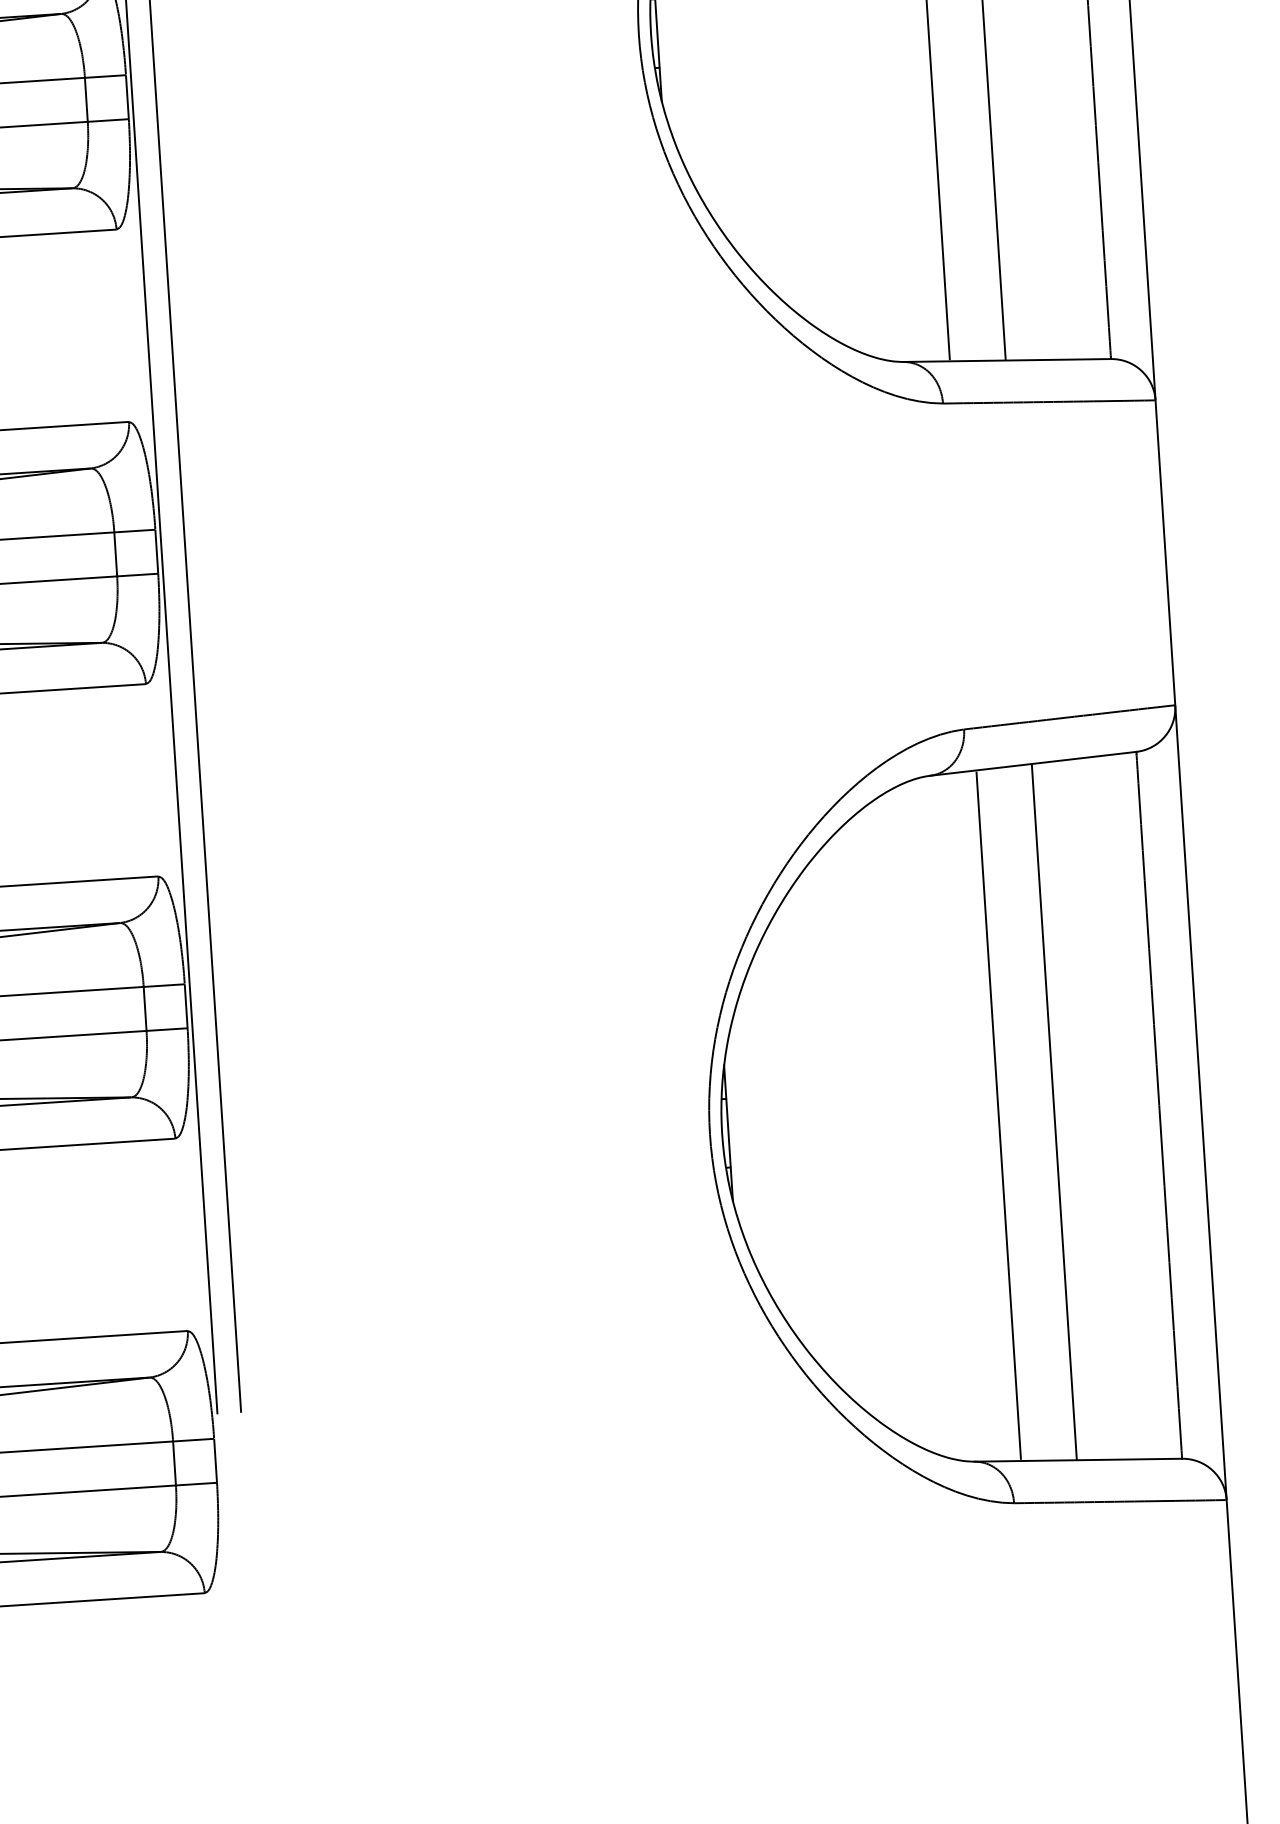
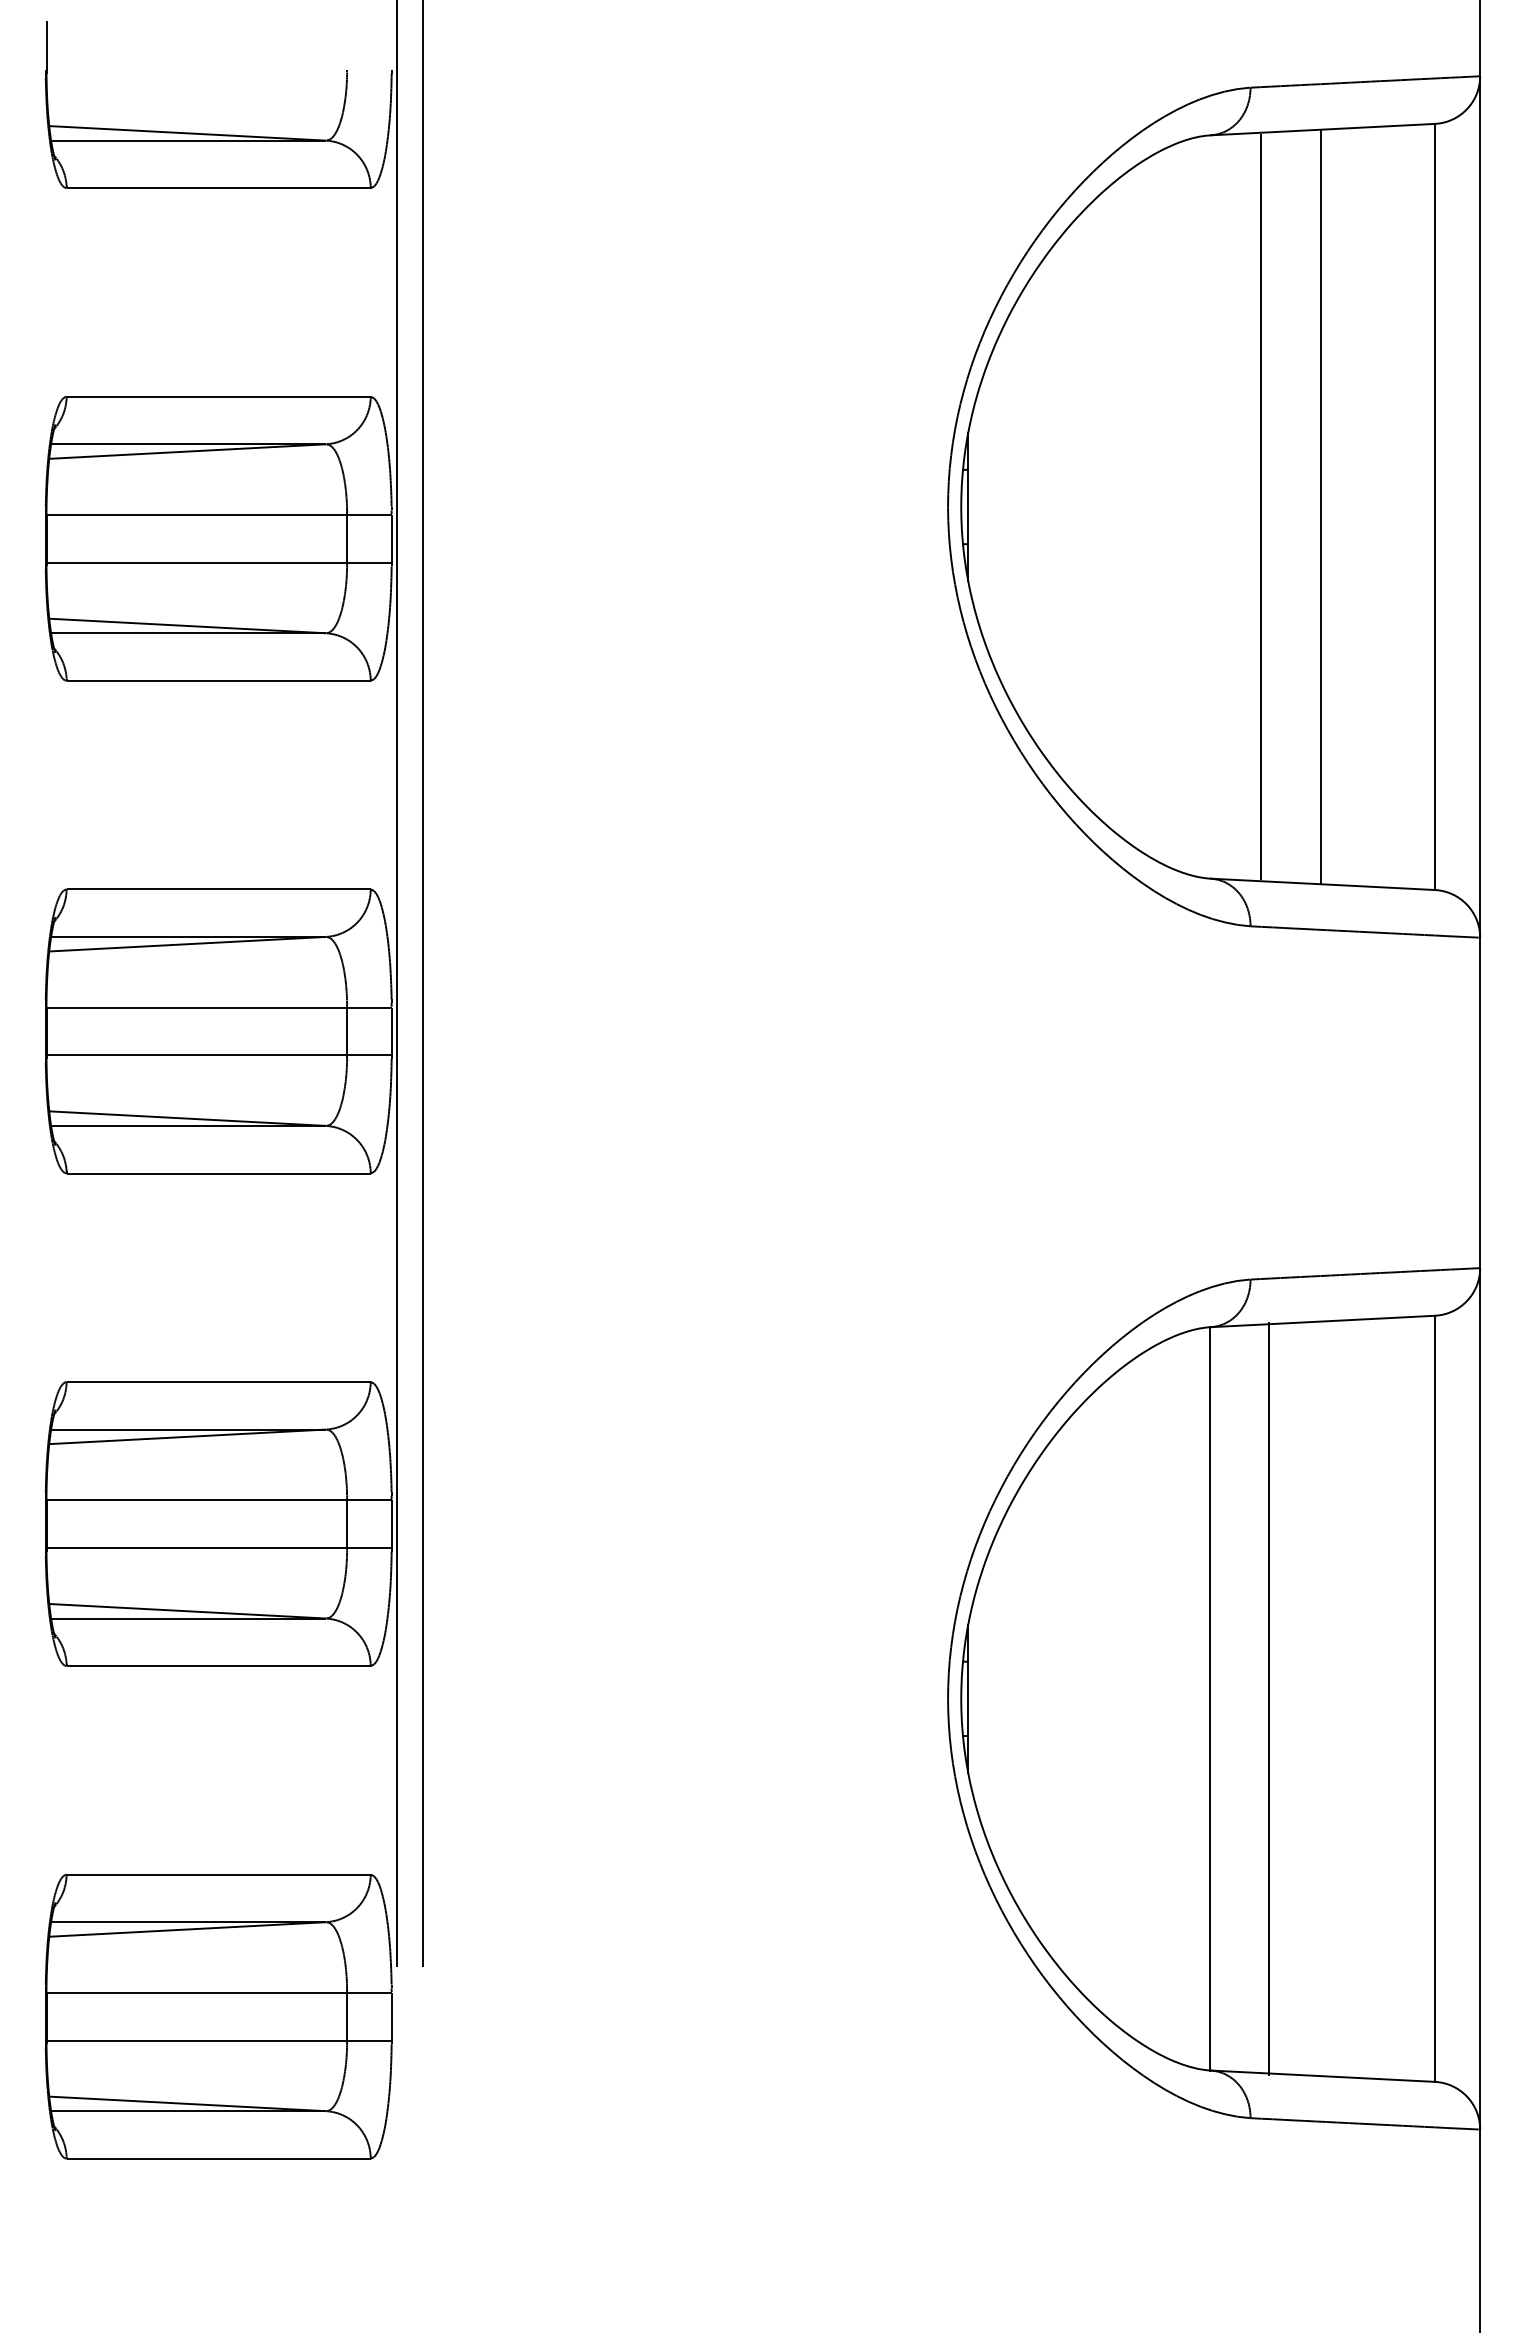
line: (1054, 1111) -> (1269, 1698), moved
line: (998, 1115) -> (1209, 1698), moved

